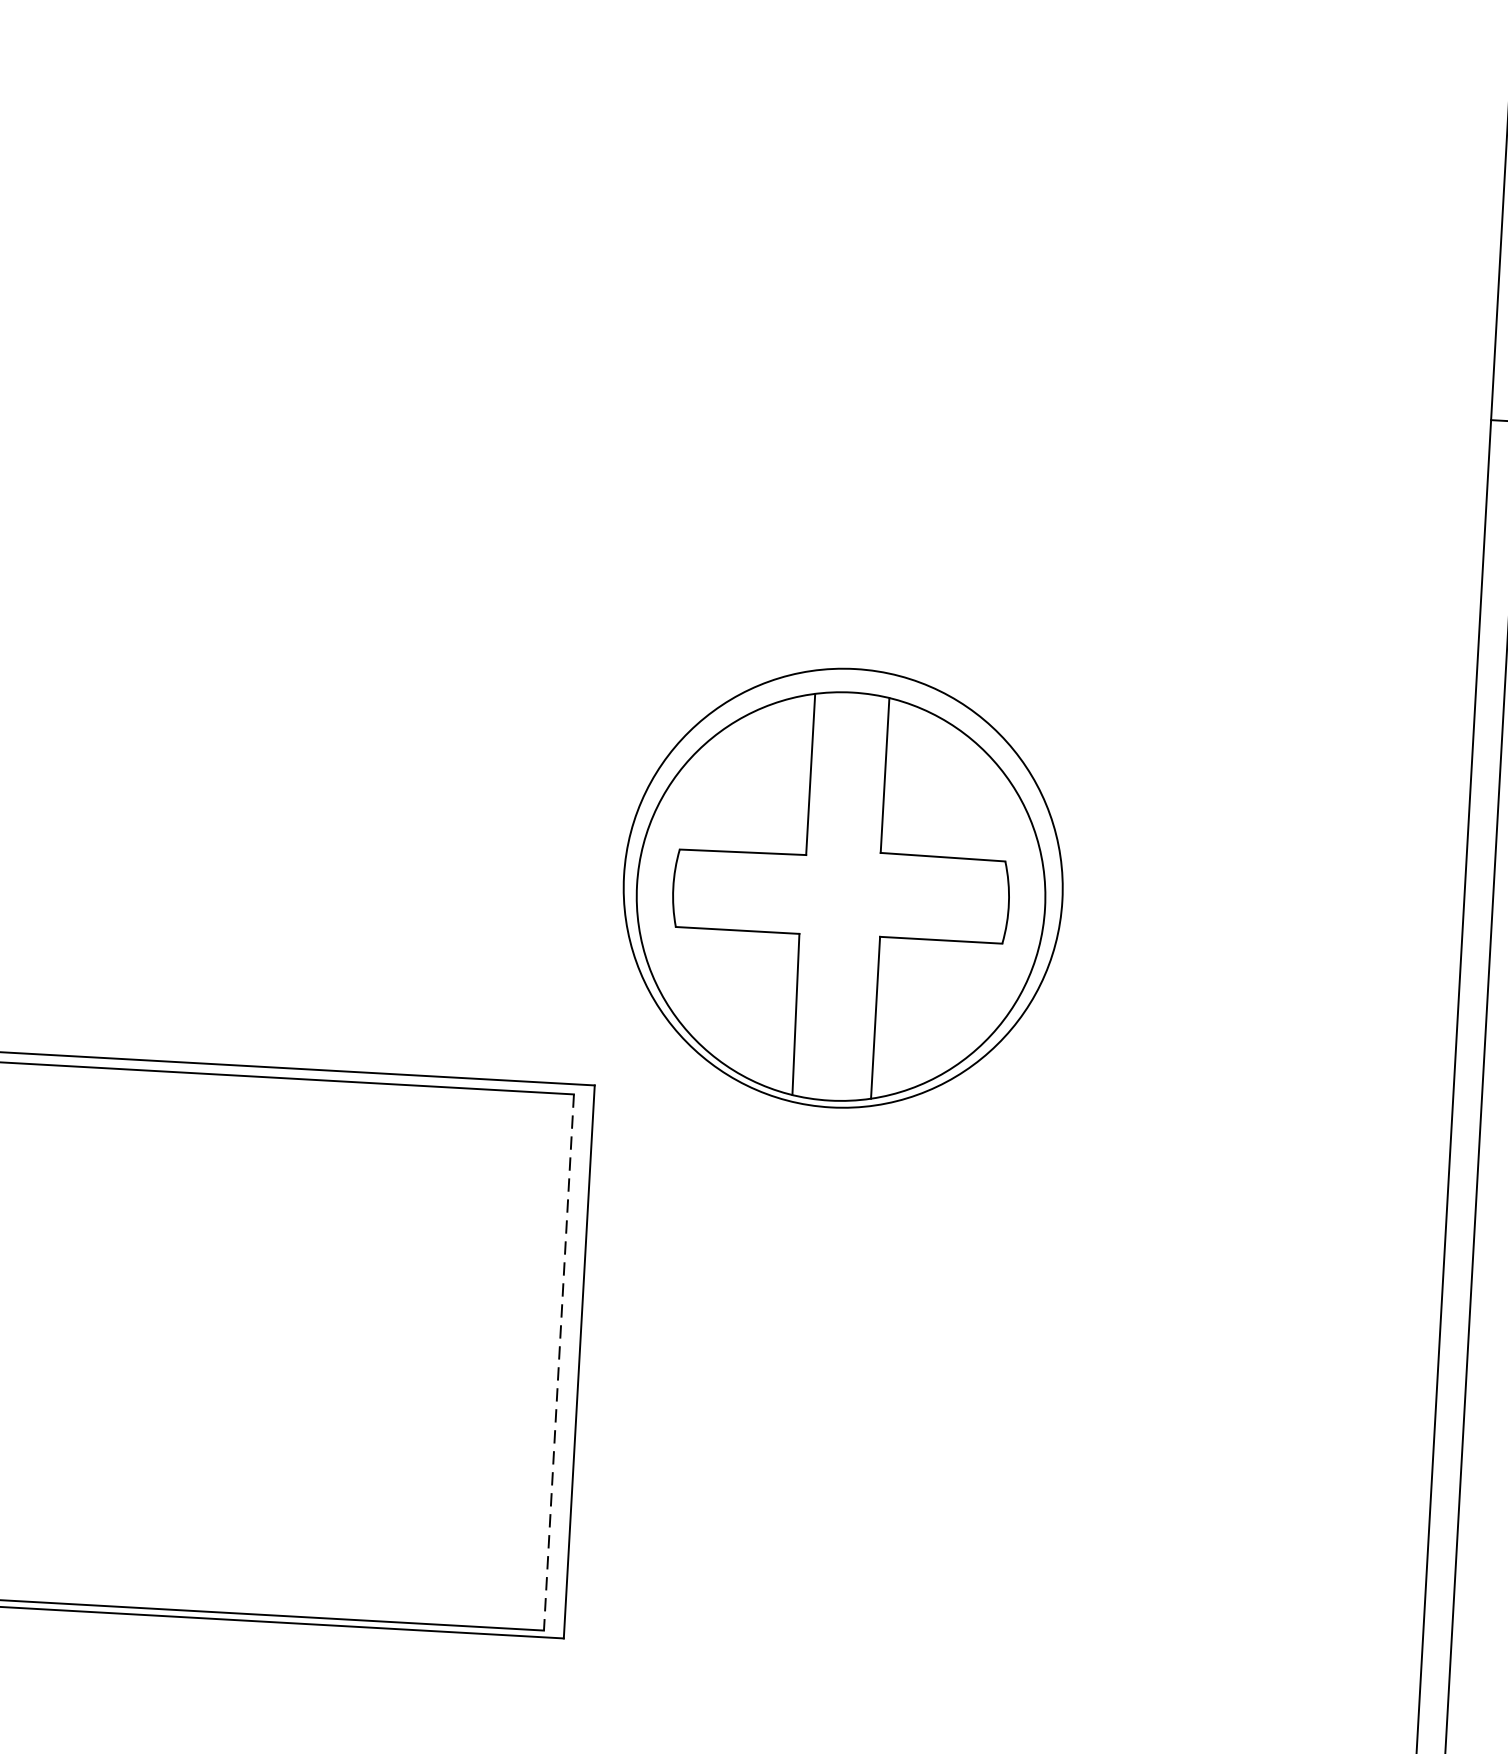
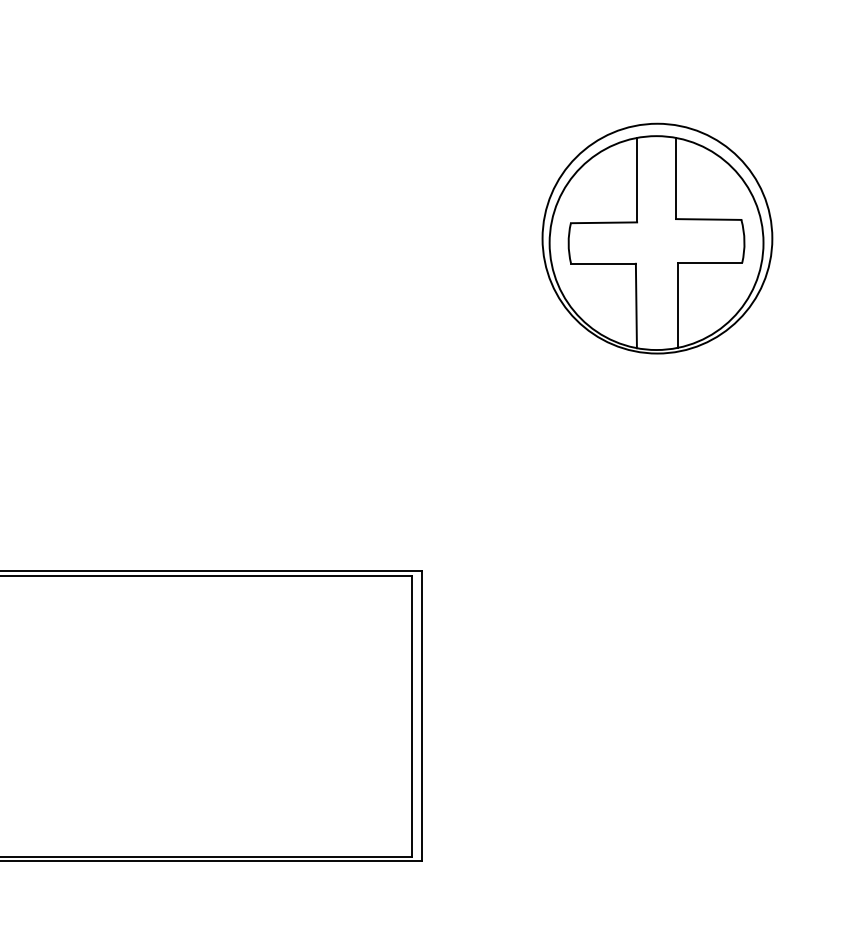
part: (843, 887) -> (657, 238), moved
line: (558, 1361) -> (411, 716), dashed -> solid

